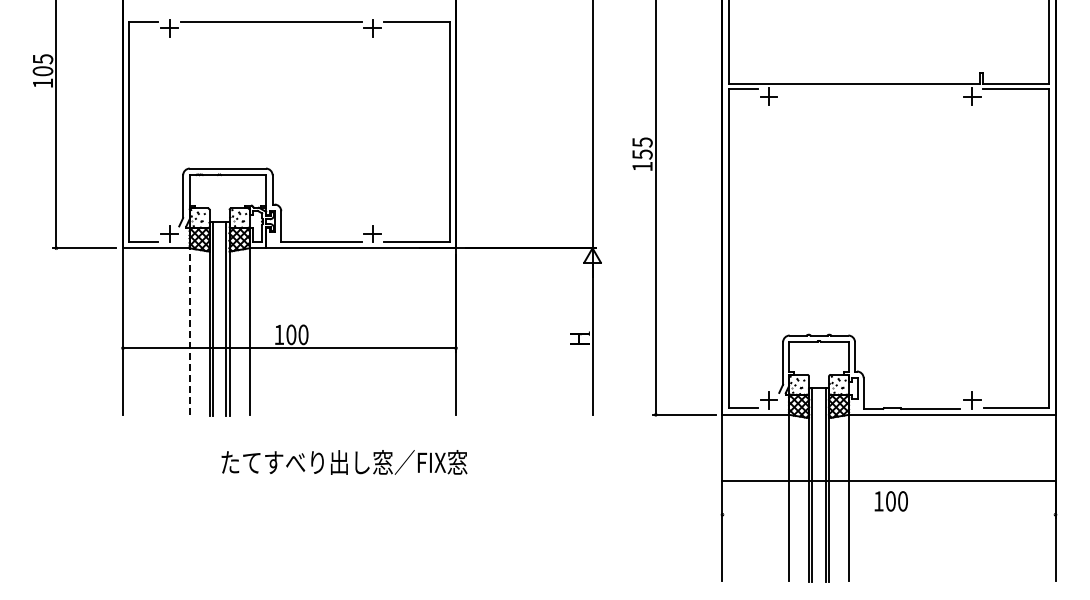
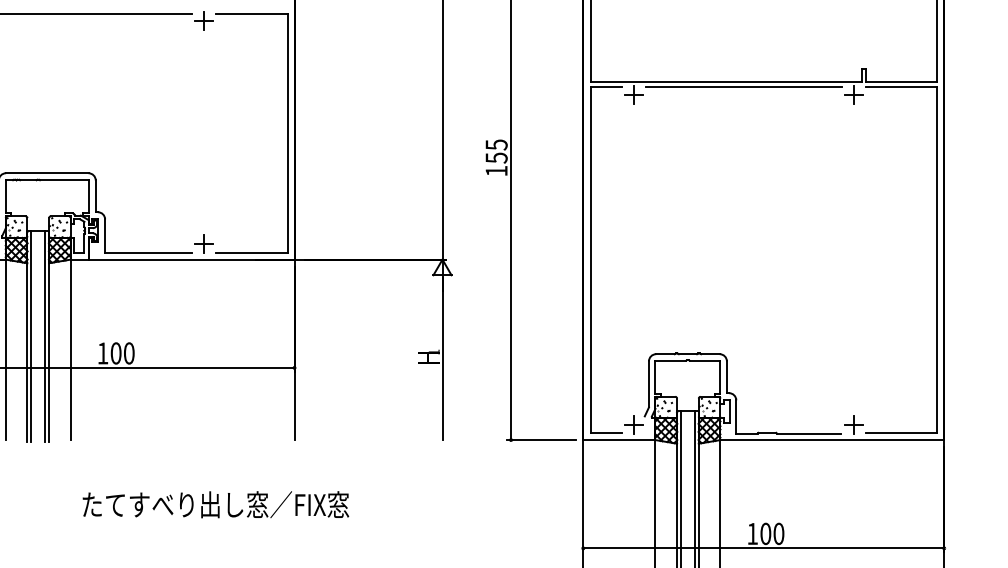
line: (870, 89) -> (743, 87), added
line: (189, 331) -> (5, 349), dashed -> solid
text: (344, 462) -> (215, 504), moved
line: (888, 480) -> (763, 548), moved

